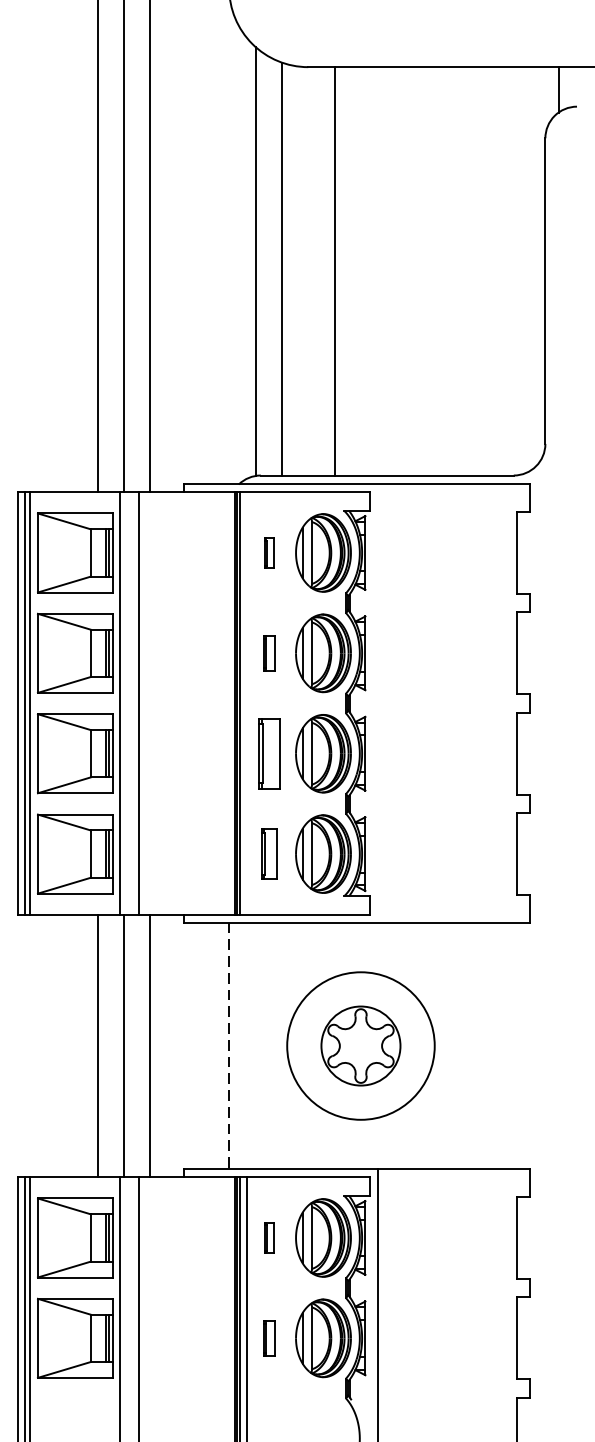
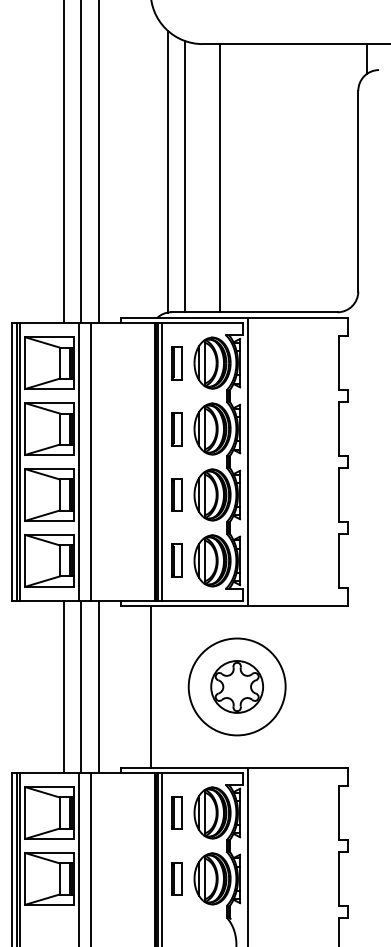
part: (268, 553) -> (176, 363), size x1.67
part: (268, 654) -> (176, 429), size x1.43
line: (247, 702) -> (162, 461), added
line: (378, 702) -> (248, 461), added
part: (268, 752) -> (176, 494), size x0.71
line: (228, 1046) -> (150, 687), dashed -> solid
part: (268, 1237) -> (176, 812), size x1.67
part: (268, 1337) -> (176, 878), size x1.43

